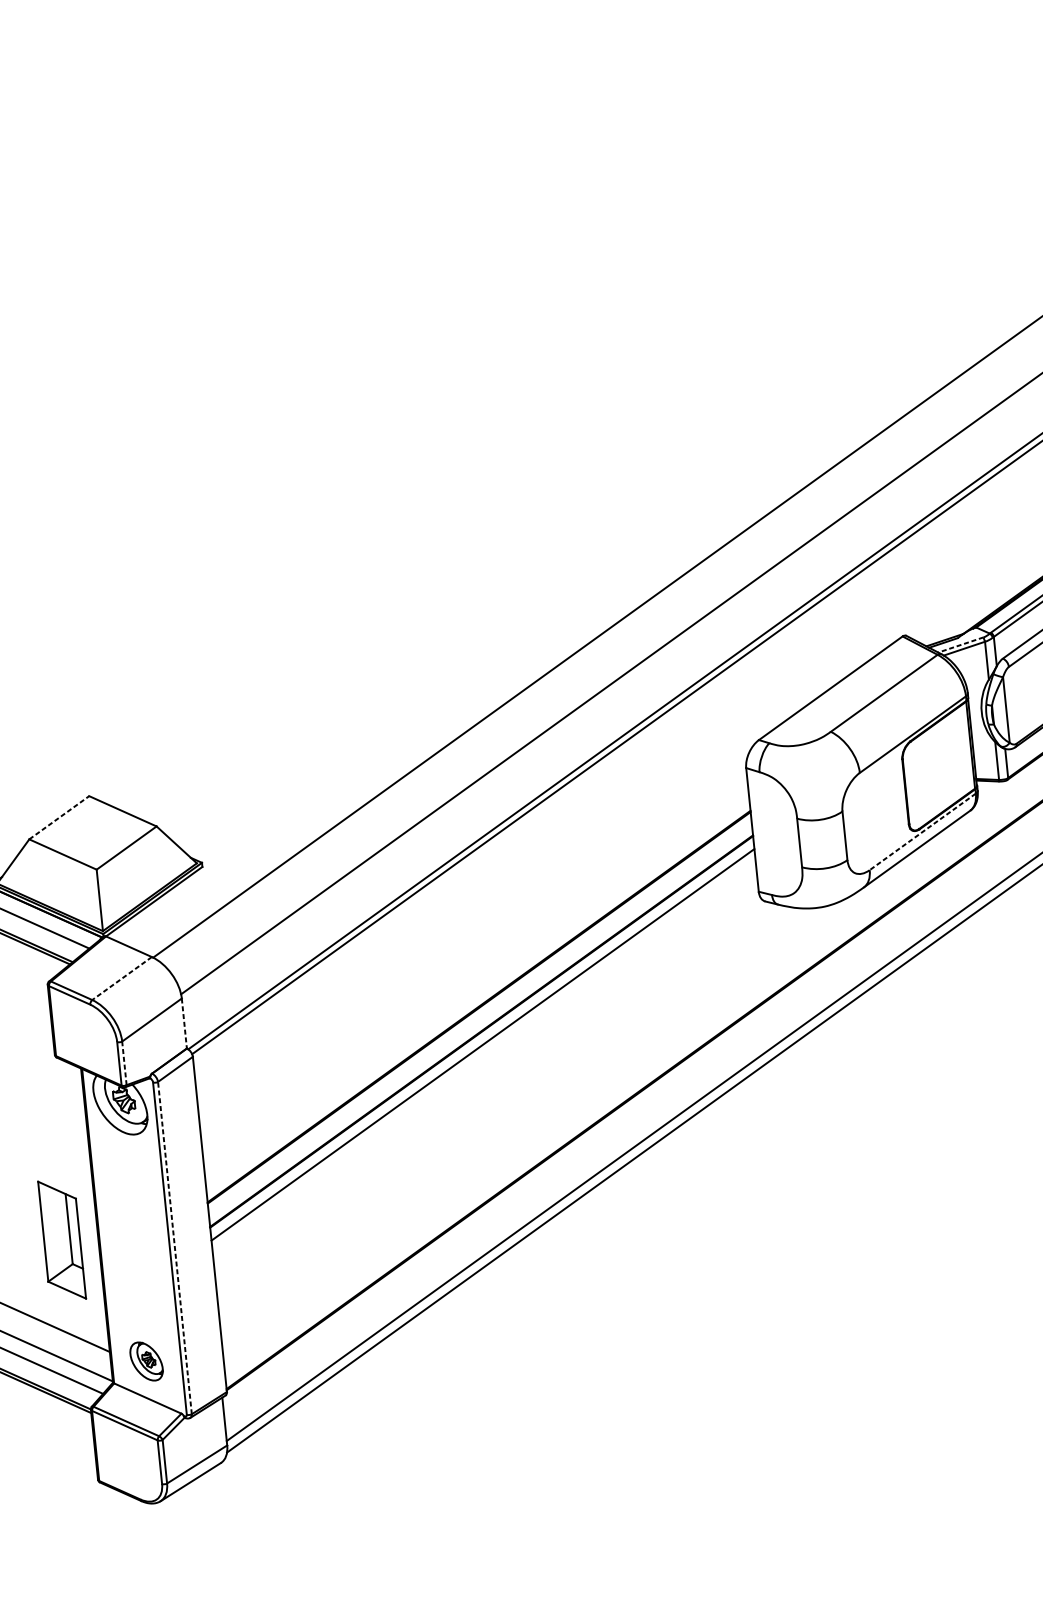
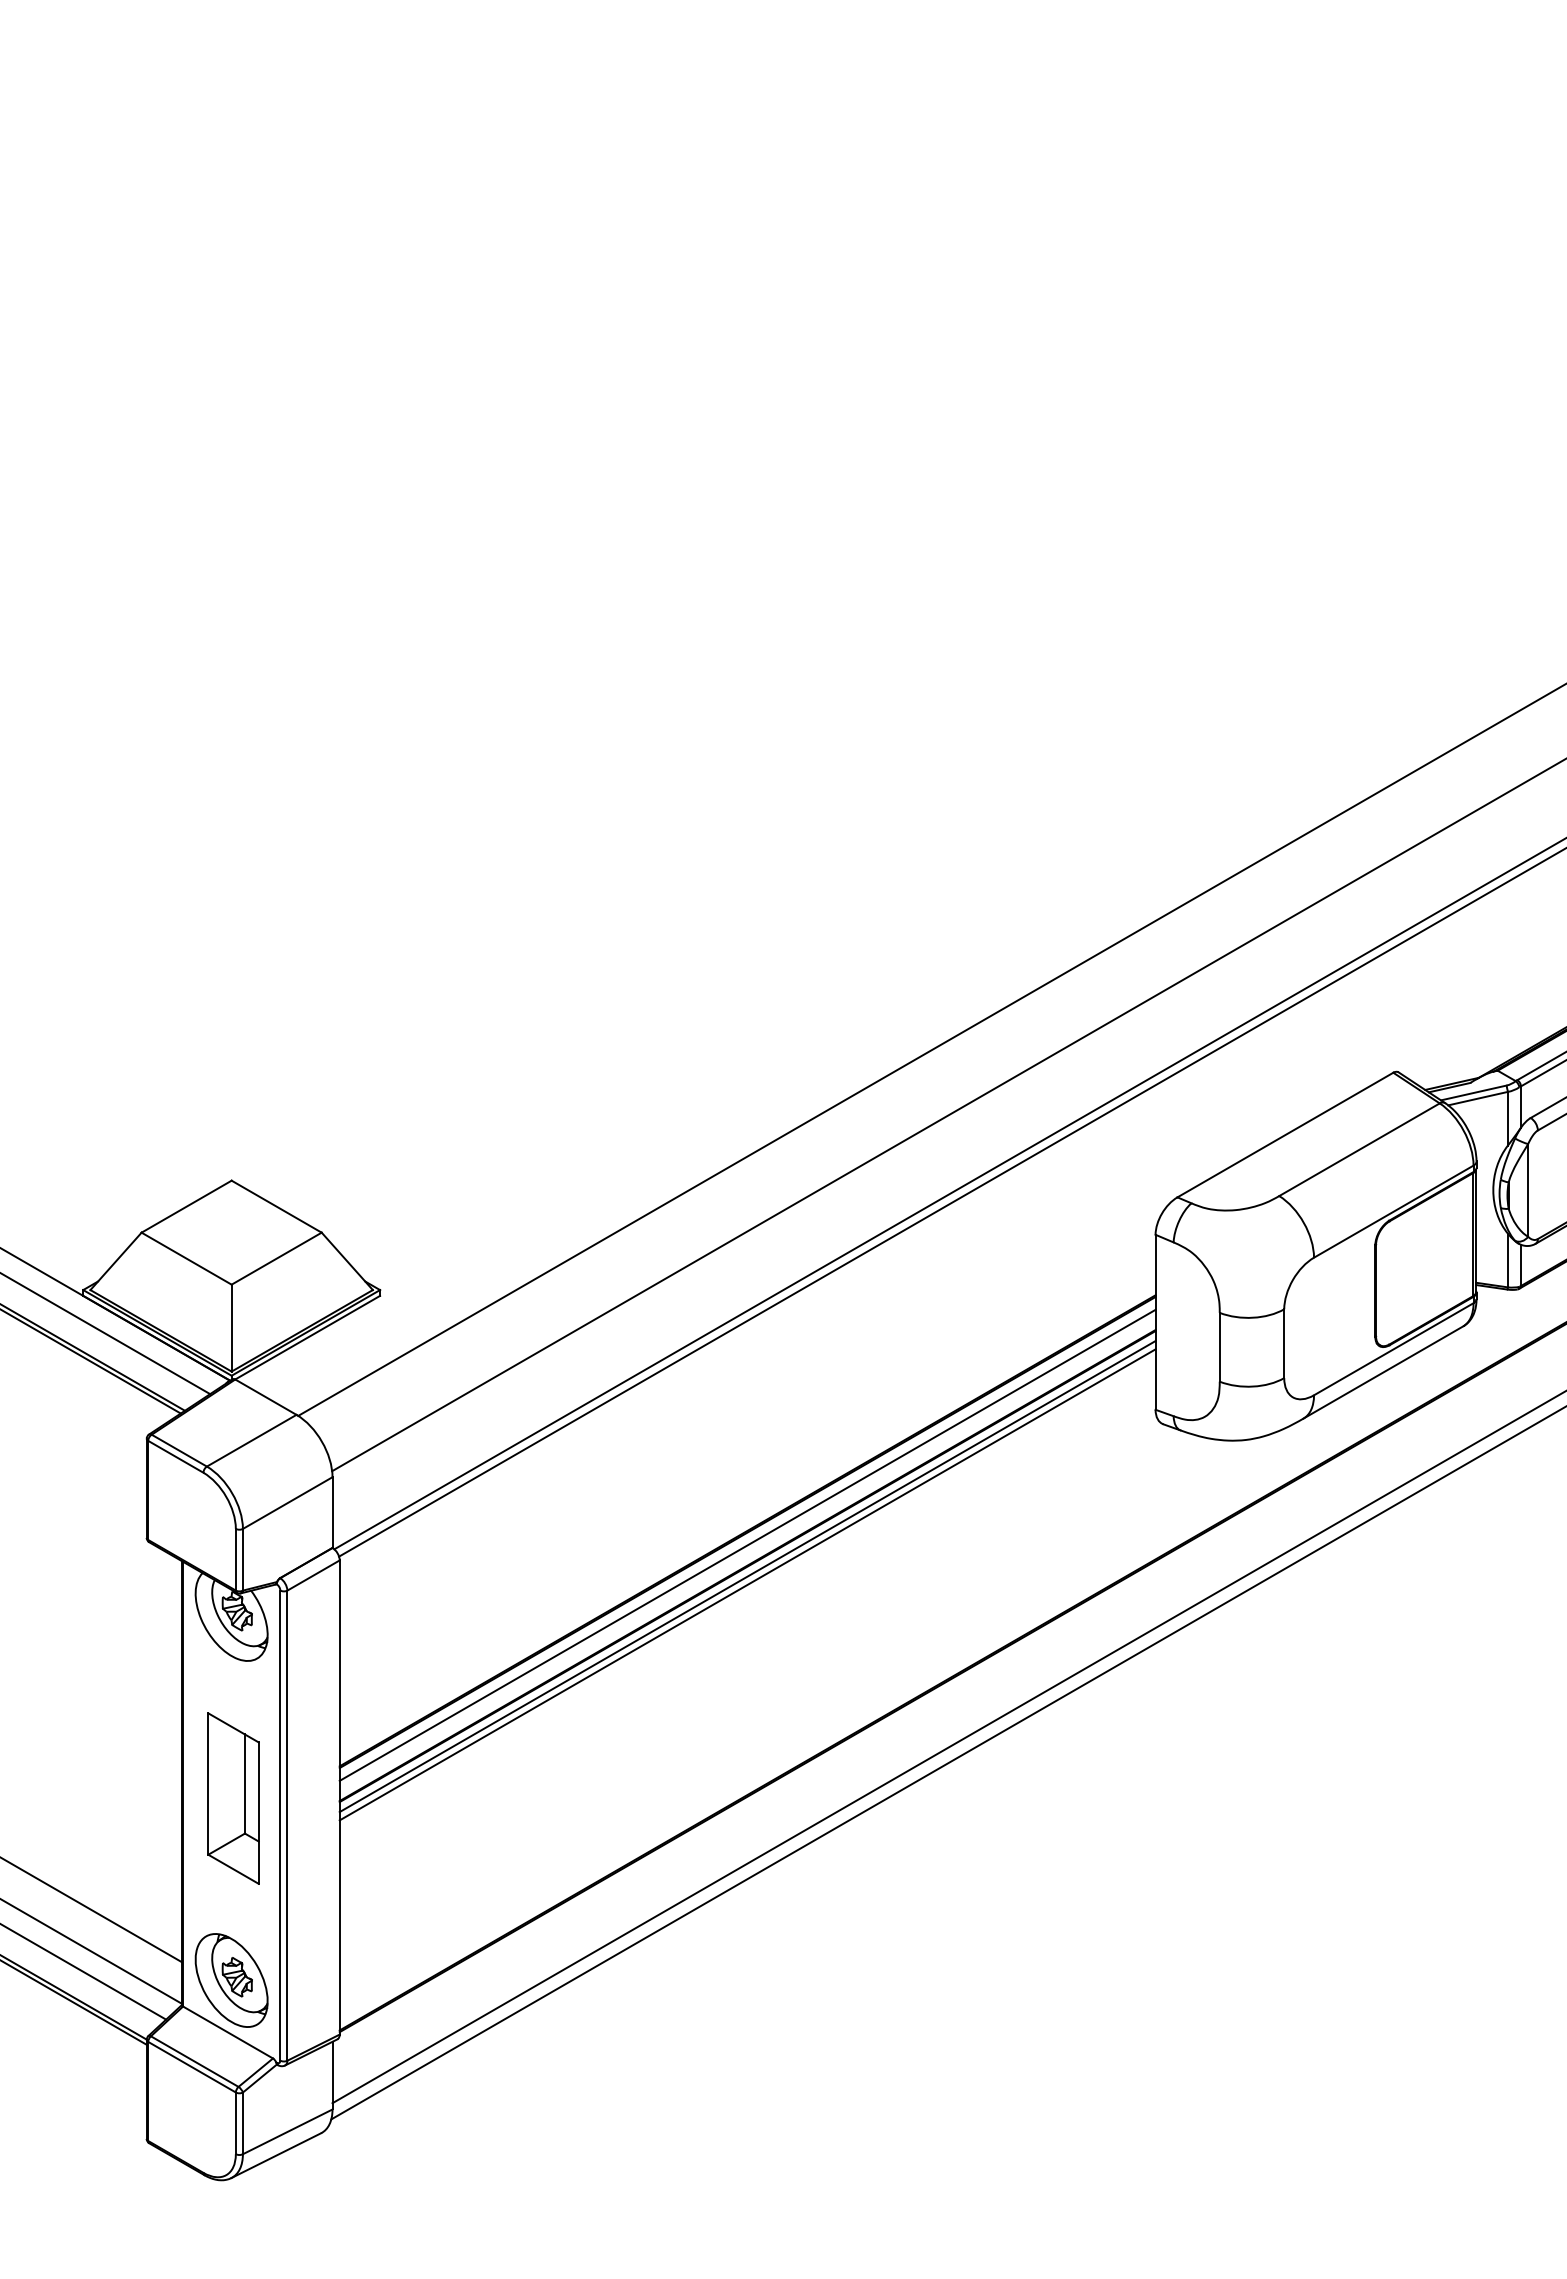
line: (960, 644) -> (1473, 1092), dashed -> solid
line: (59, 817) -> (186, 1206), dashed -> solid
line: (922, 832) -> (1393, 1349), dashed -> solid
line: (121, 978) -> (251, 1440), dashed -> solid
line: (479, 1016) -> (747, 1544), added
line: (184, 1024) -> (332, 1513), dashed -> solid
line: (482, 1038) -> (747, 1576), added
line: (124, 1063) -> (242, 1559), dashed -> solid
part: (62, 1240) -> (233, 1798), moved
line: (175, 1247) -> (287, 1825), dashed -> solid
part: (146, 1361) -> (231, 1980), size x1.67

